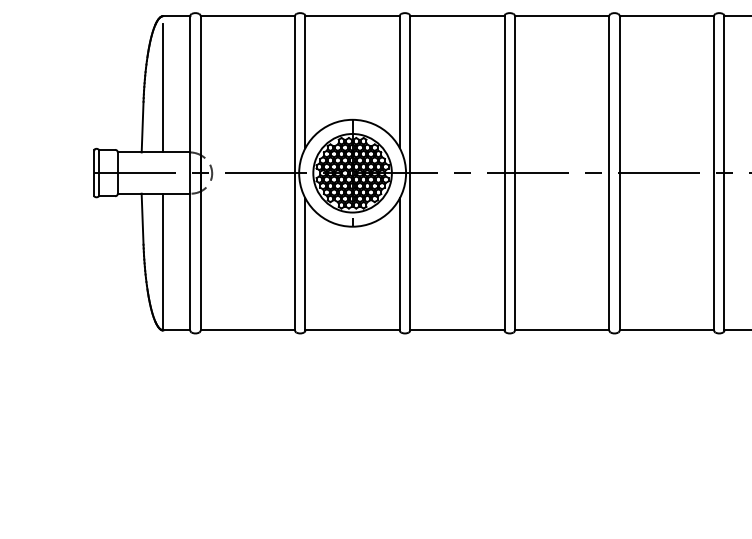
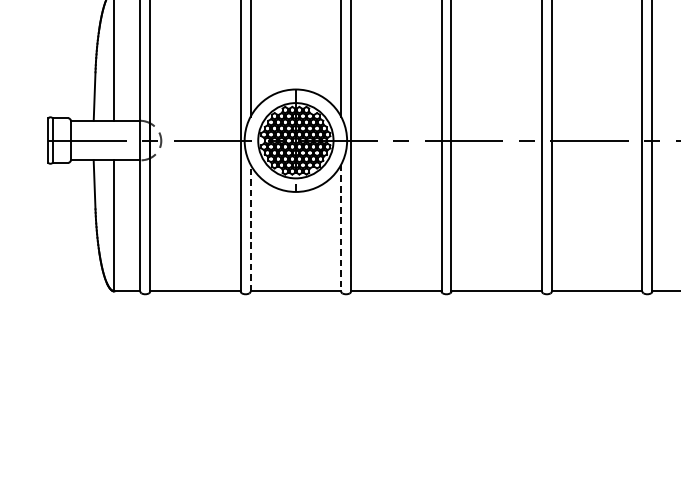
line: (305, 263) -> (250, 227), solid -> dashed
line: (399, 264) -> (340, 228), solid -> dashed

